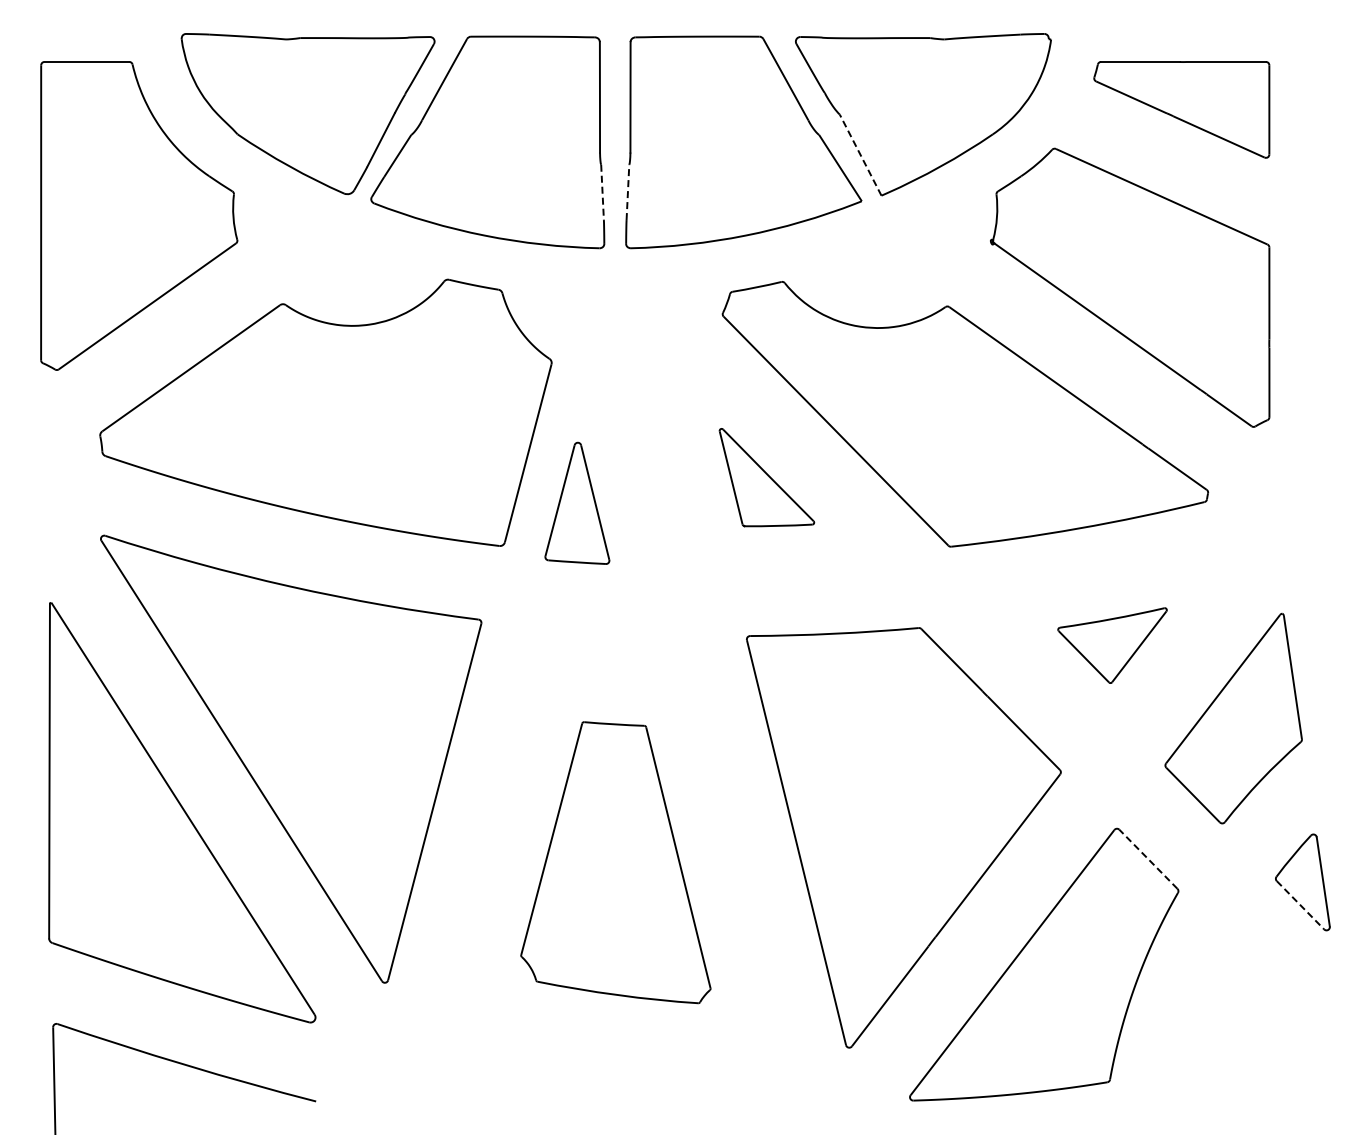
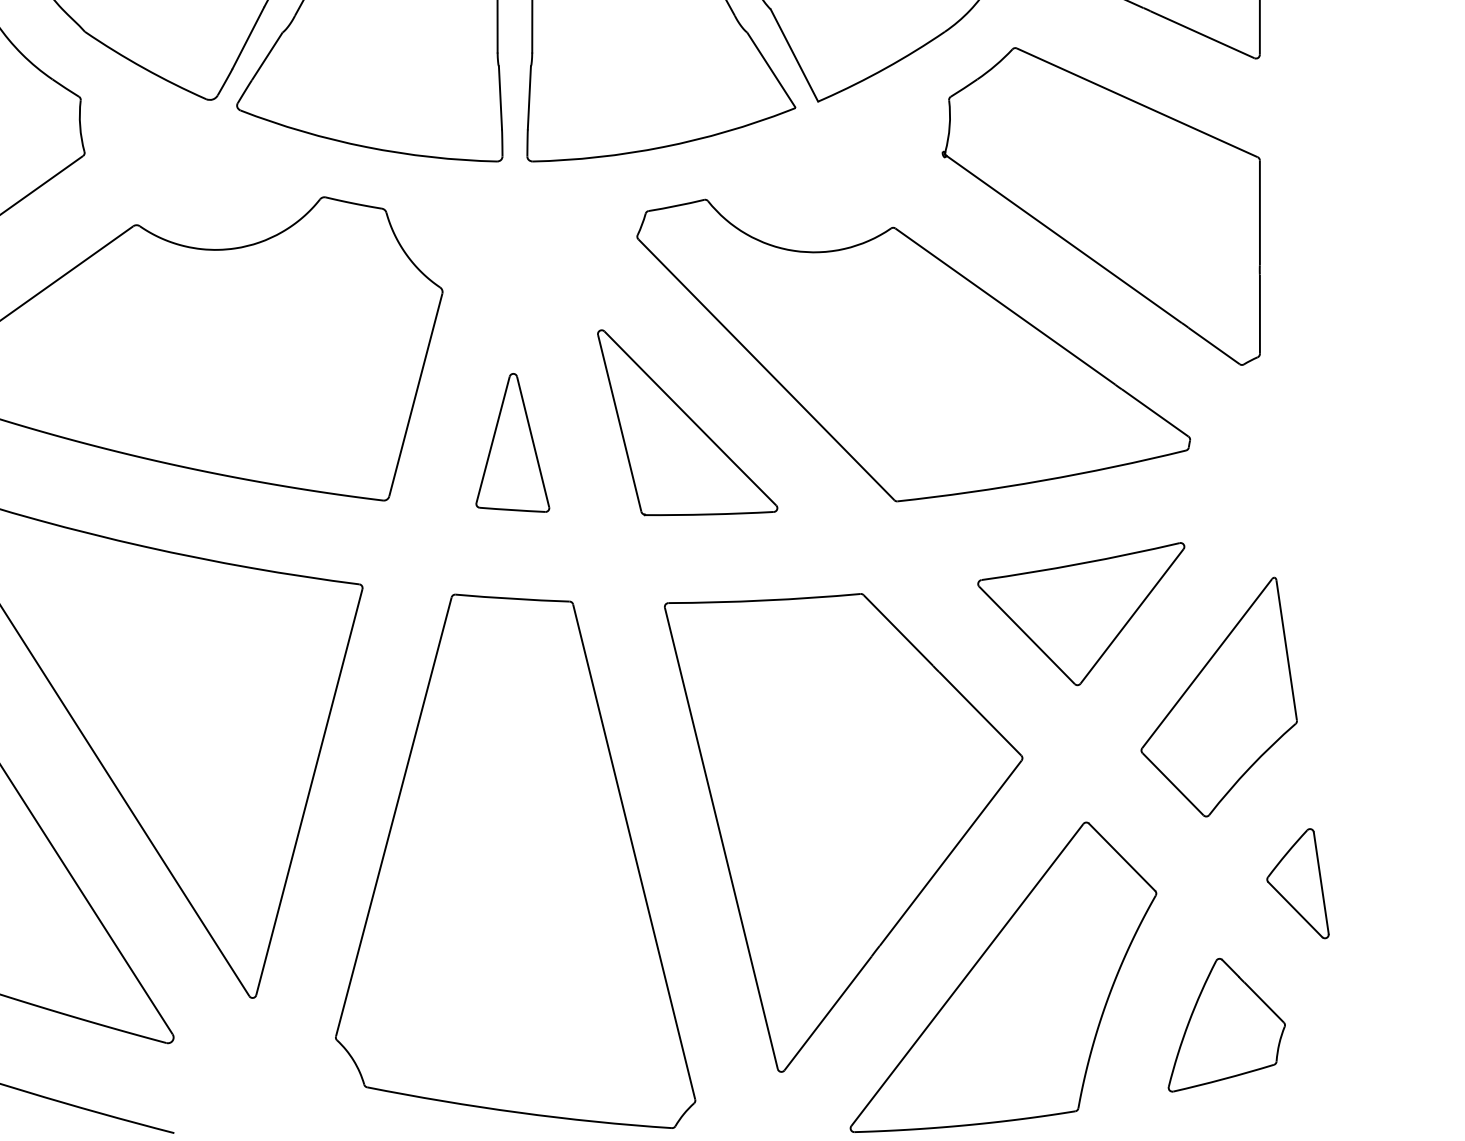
line: (860, 155) -> (794, 55), dashed -> solid
line: (602, 192) -> (500, 97), dashed -> solid
line: (627, 192) -> (528, 97), dashed -> solid
part: (766, 477) -> (687, 422), size x1.67
part: (577, 502) -> (512, 441), moved
part: (1112, 645) -> (1081, 613), size x1.67
line: (1148, 858) -> (1122, 856), dashed -> solid
part: (615, 862) -> (515, 860), size x1.67
line: (1300, 905) -> (1295, 909), dashed -> solid
part: (1240, 1006) -> (1226, 1024), added

